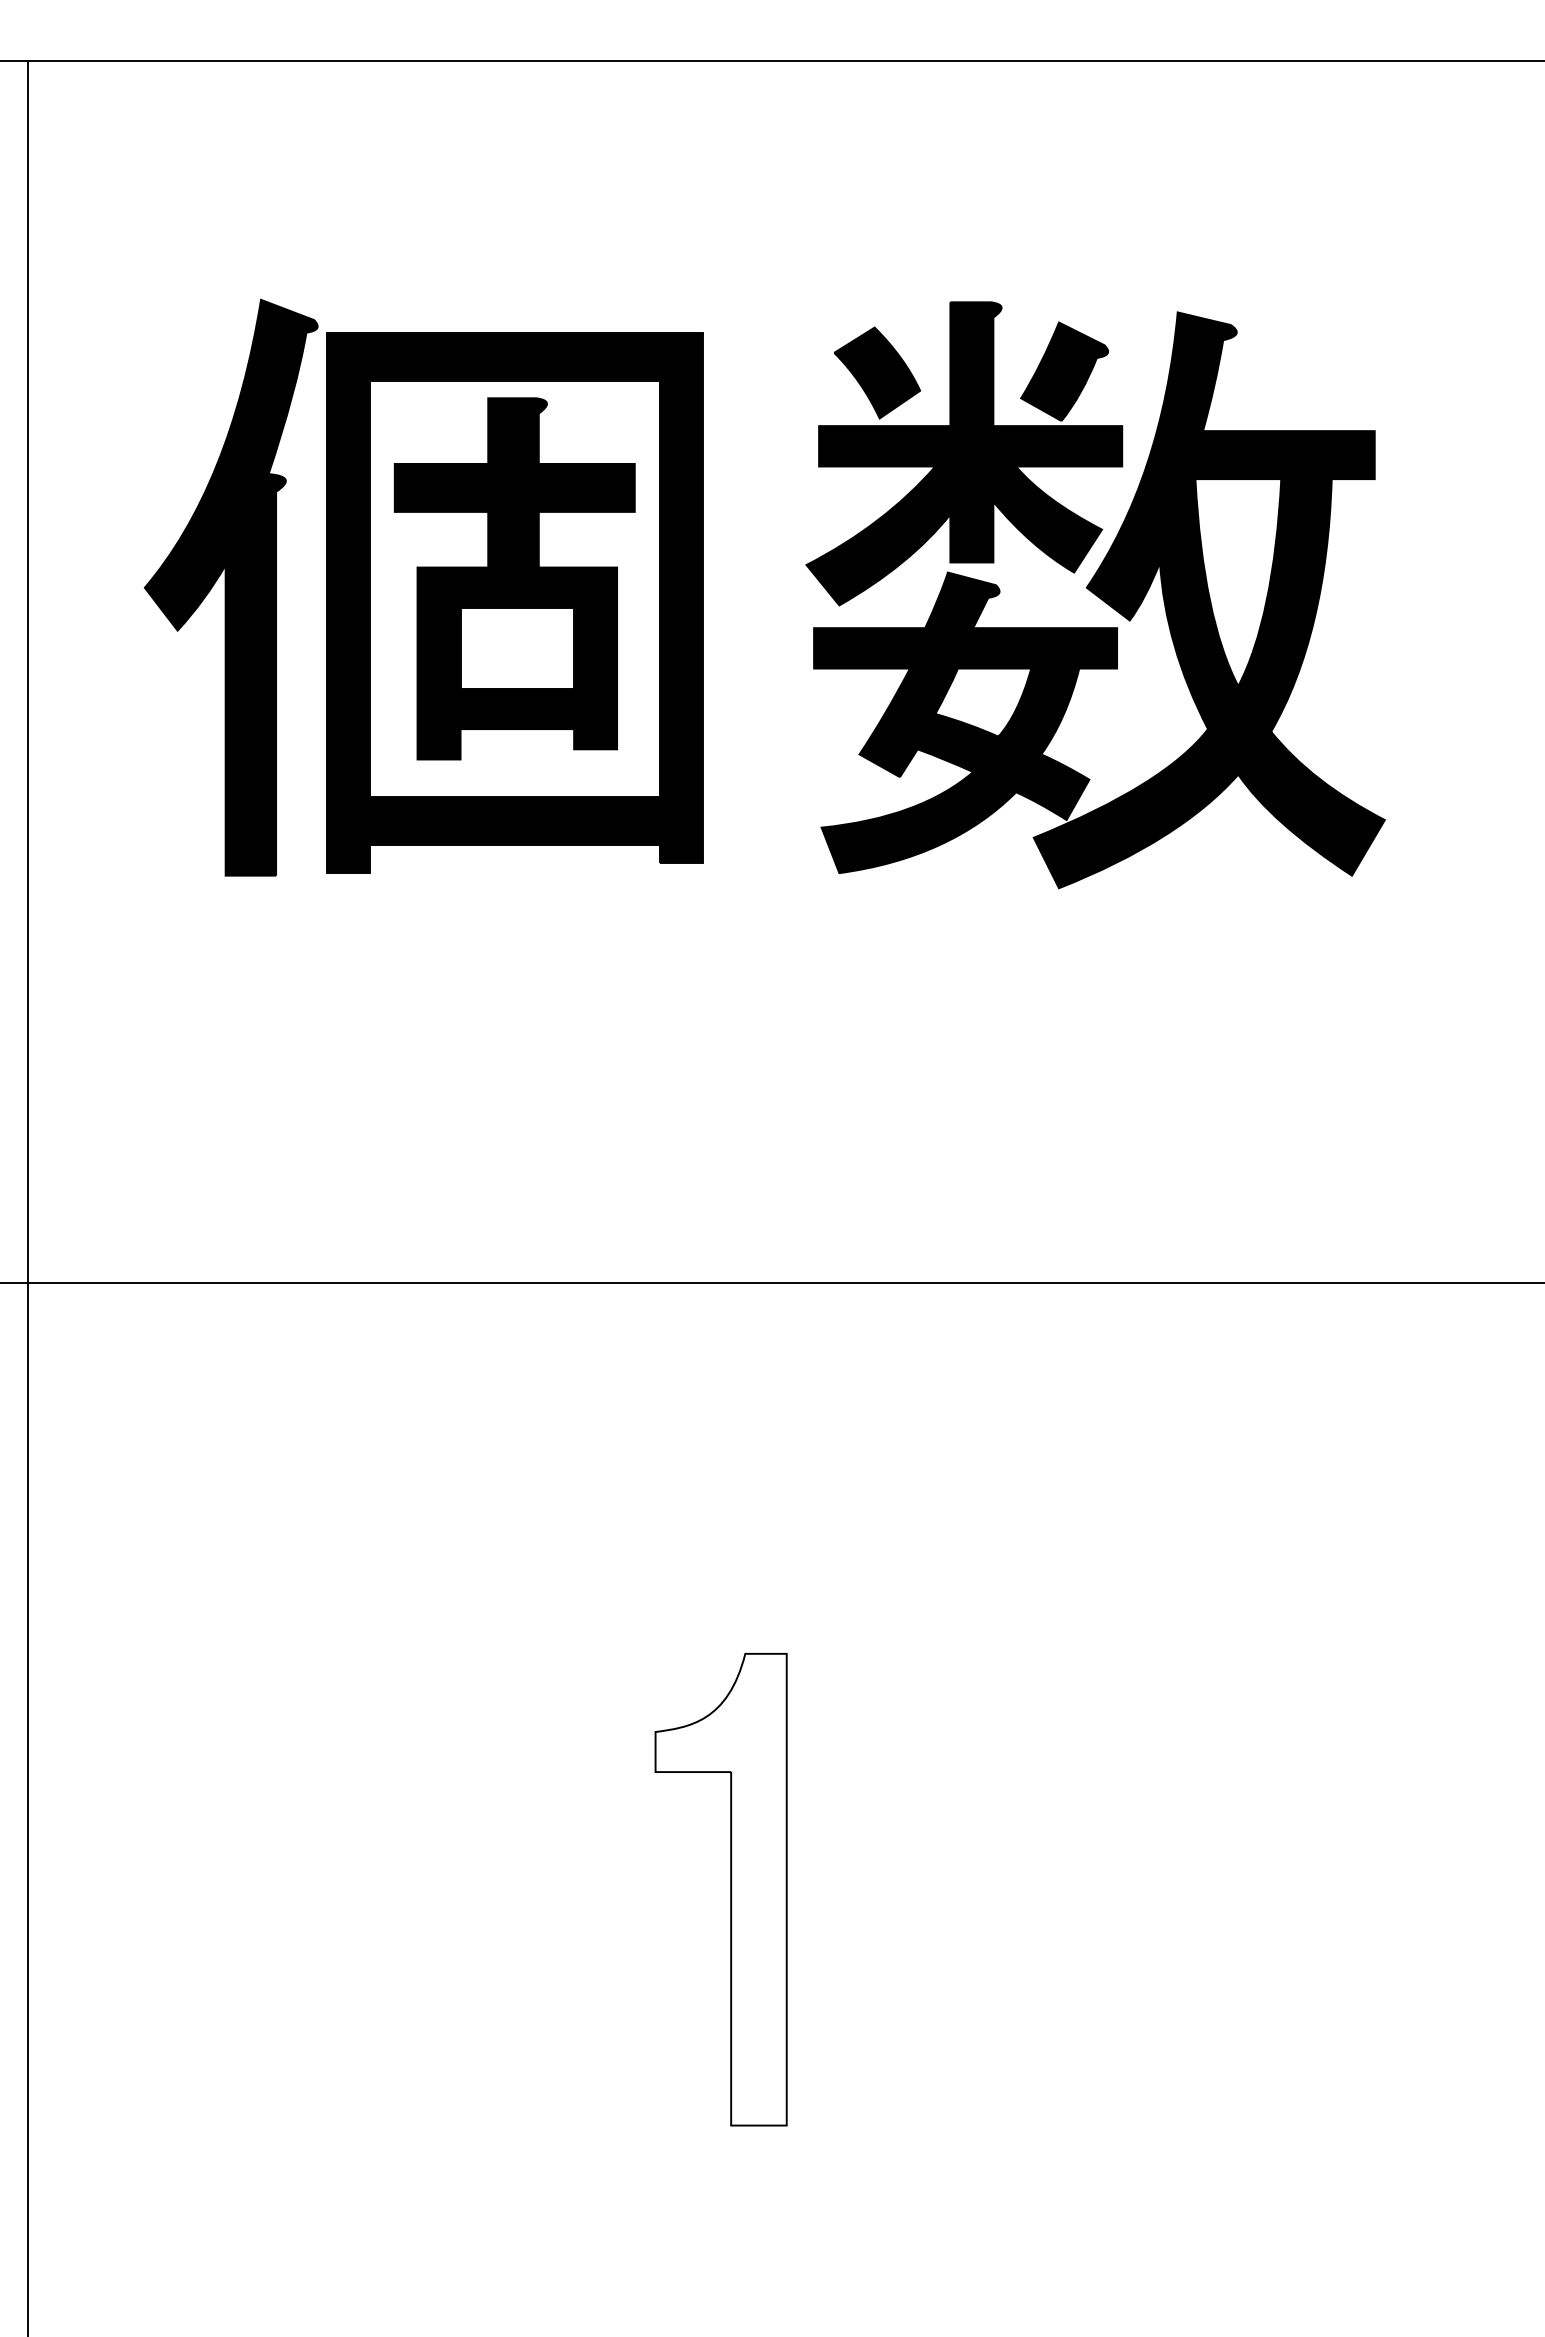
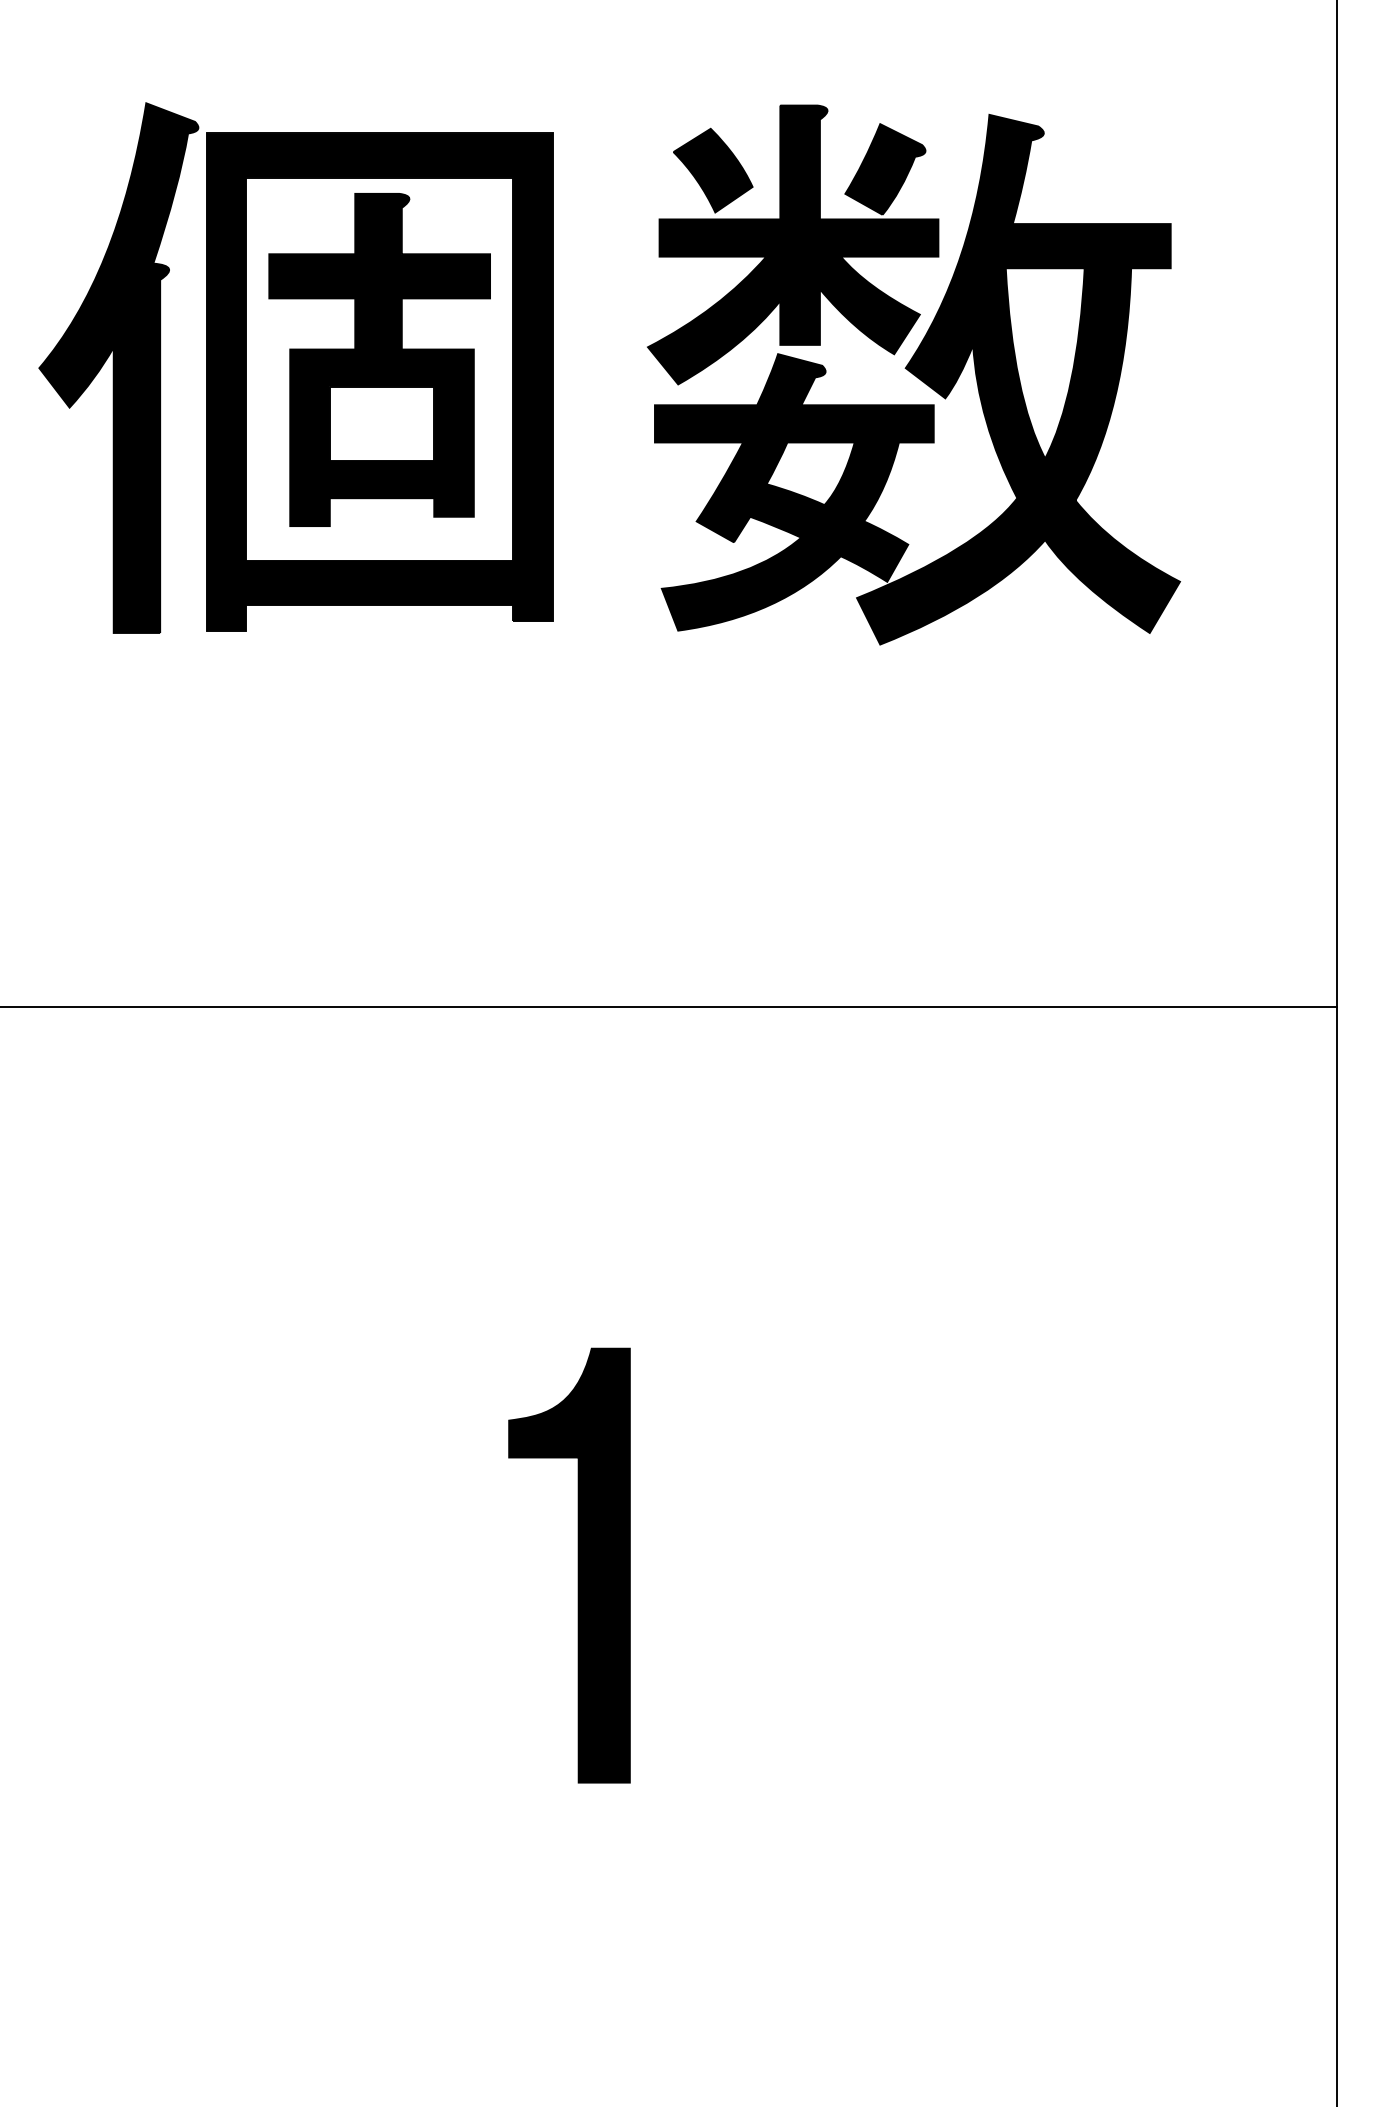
fill: (720, 1889) -> (568, 1565), added

